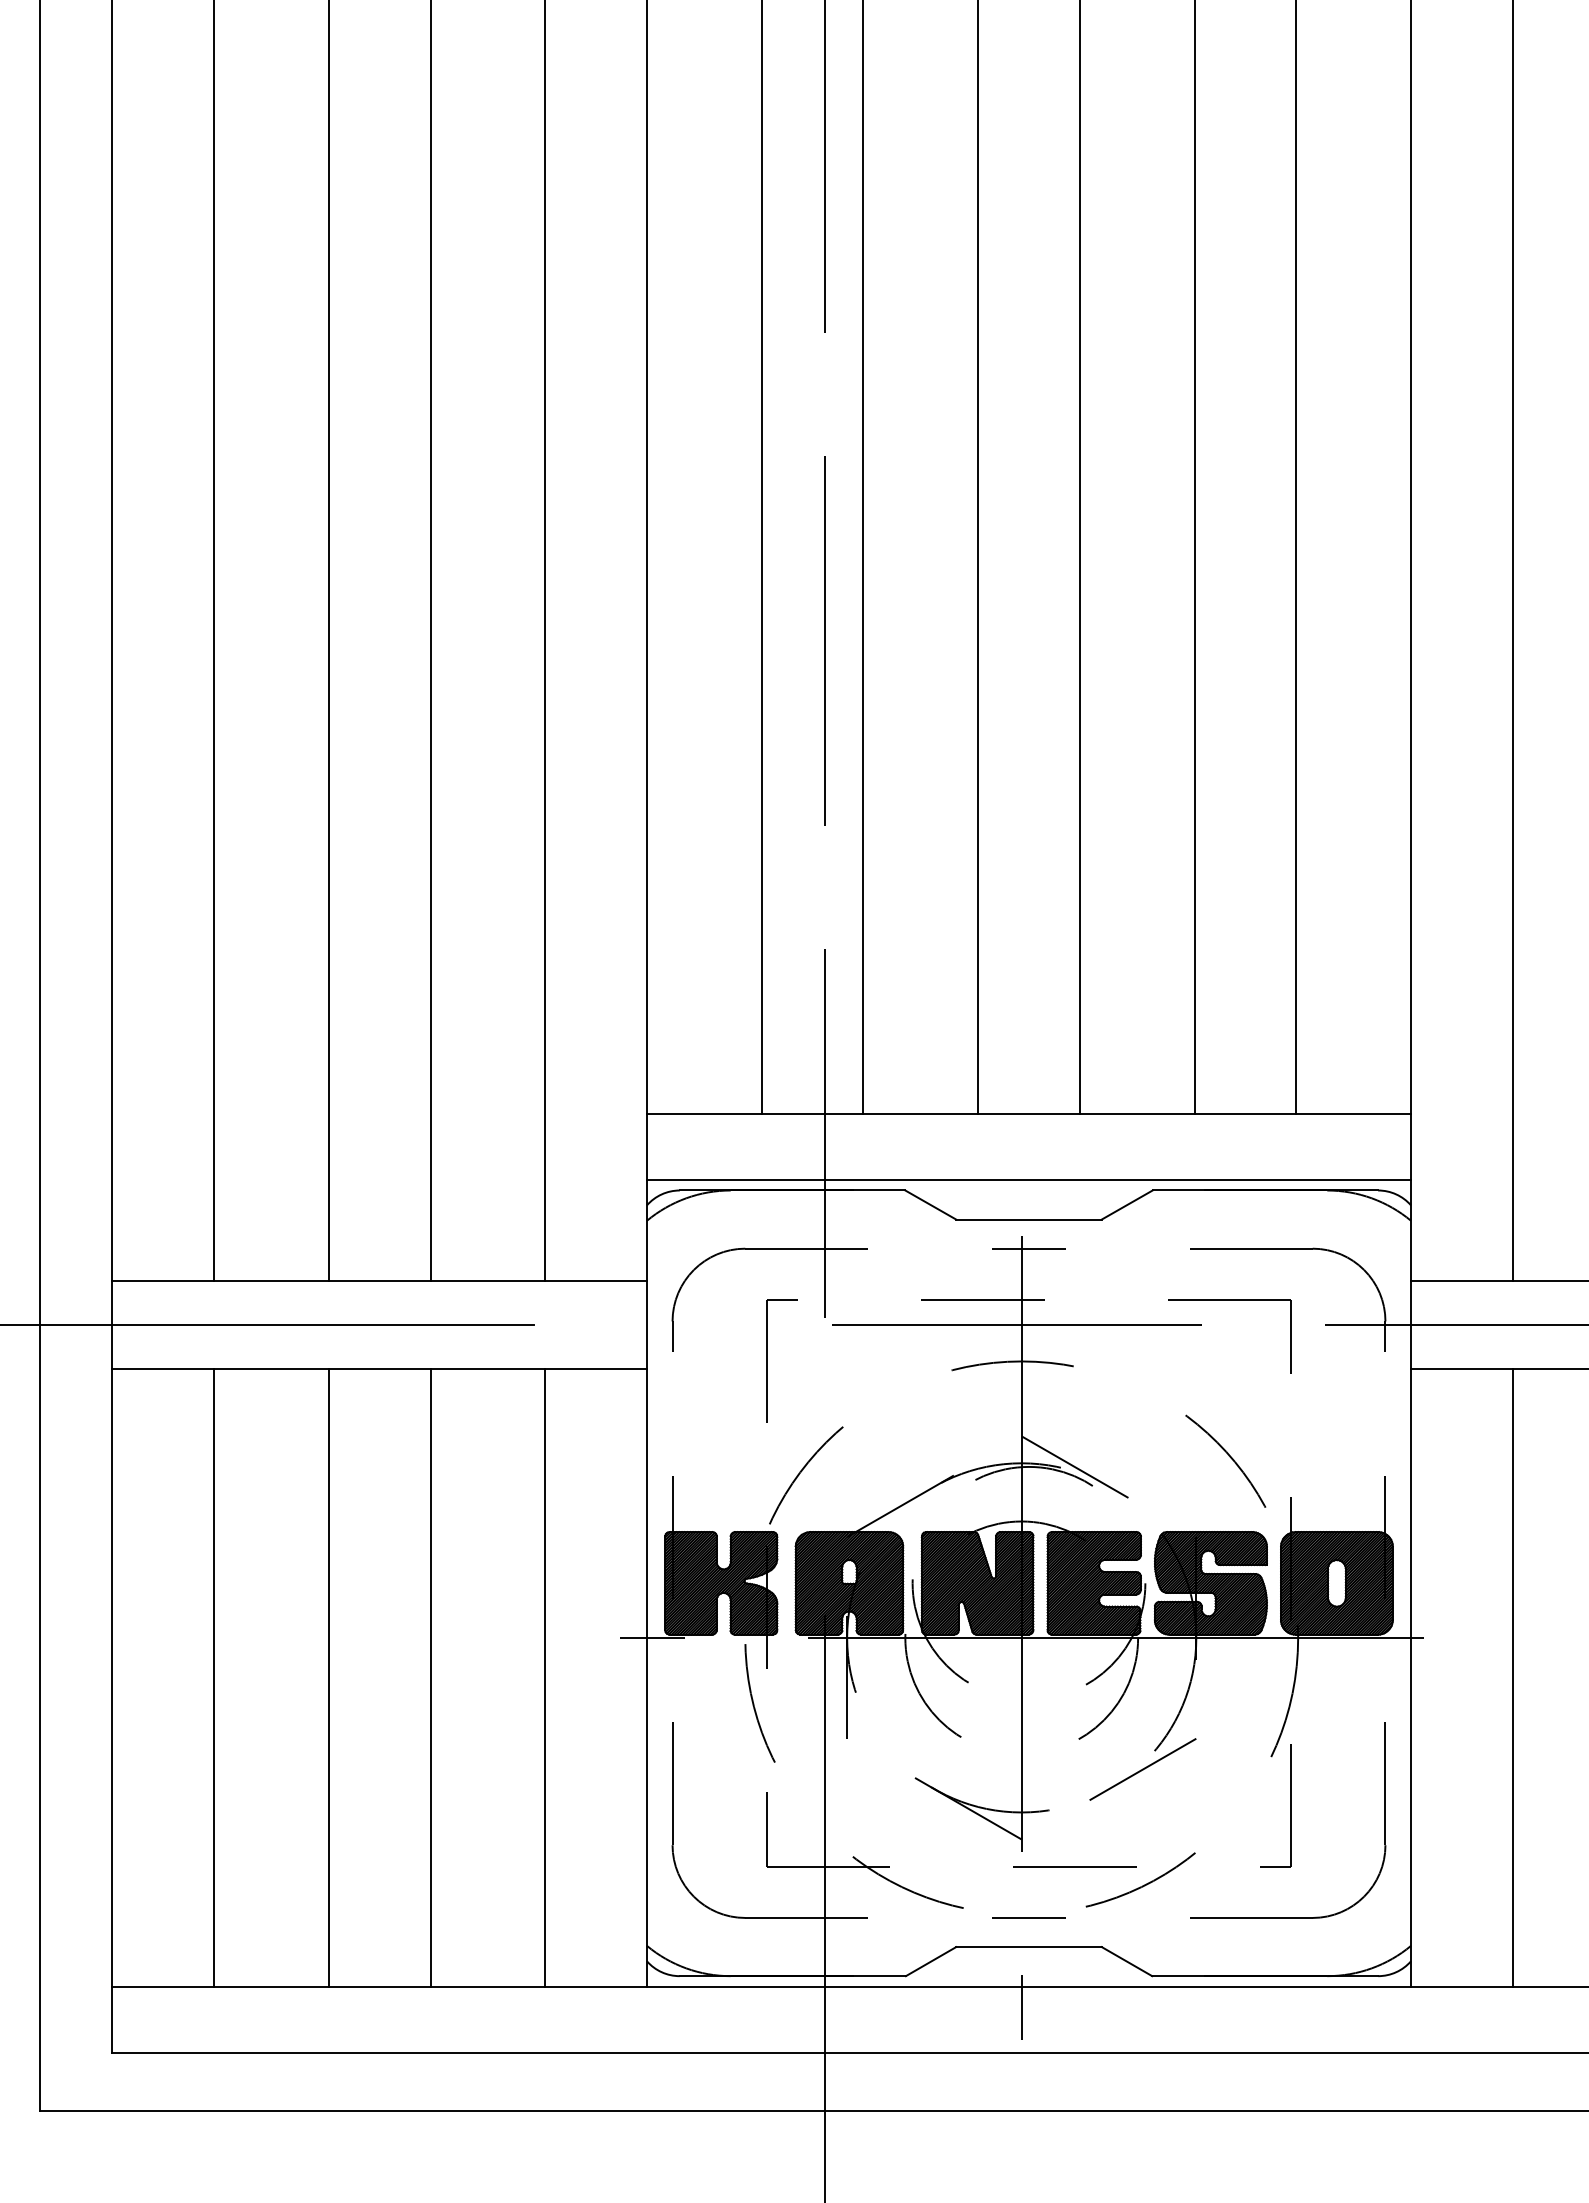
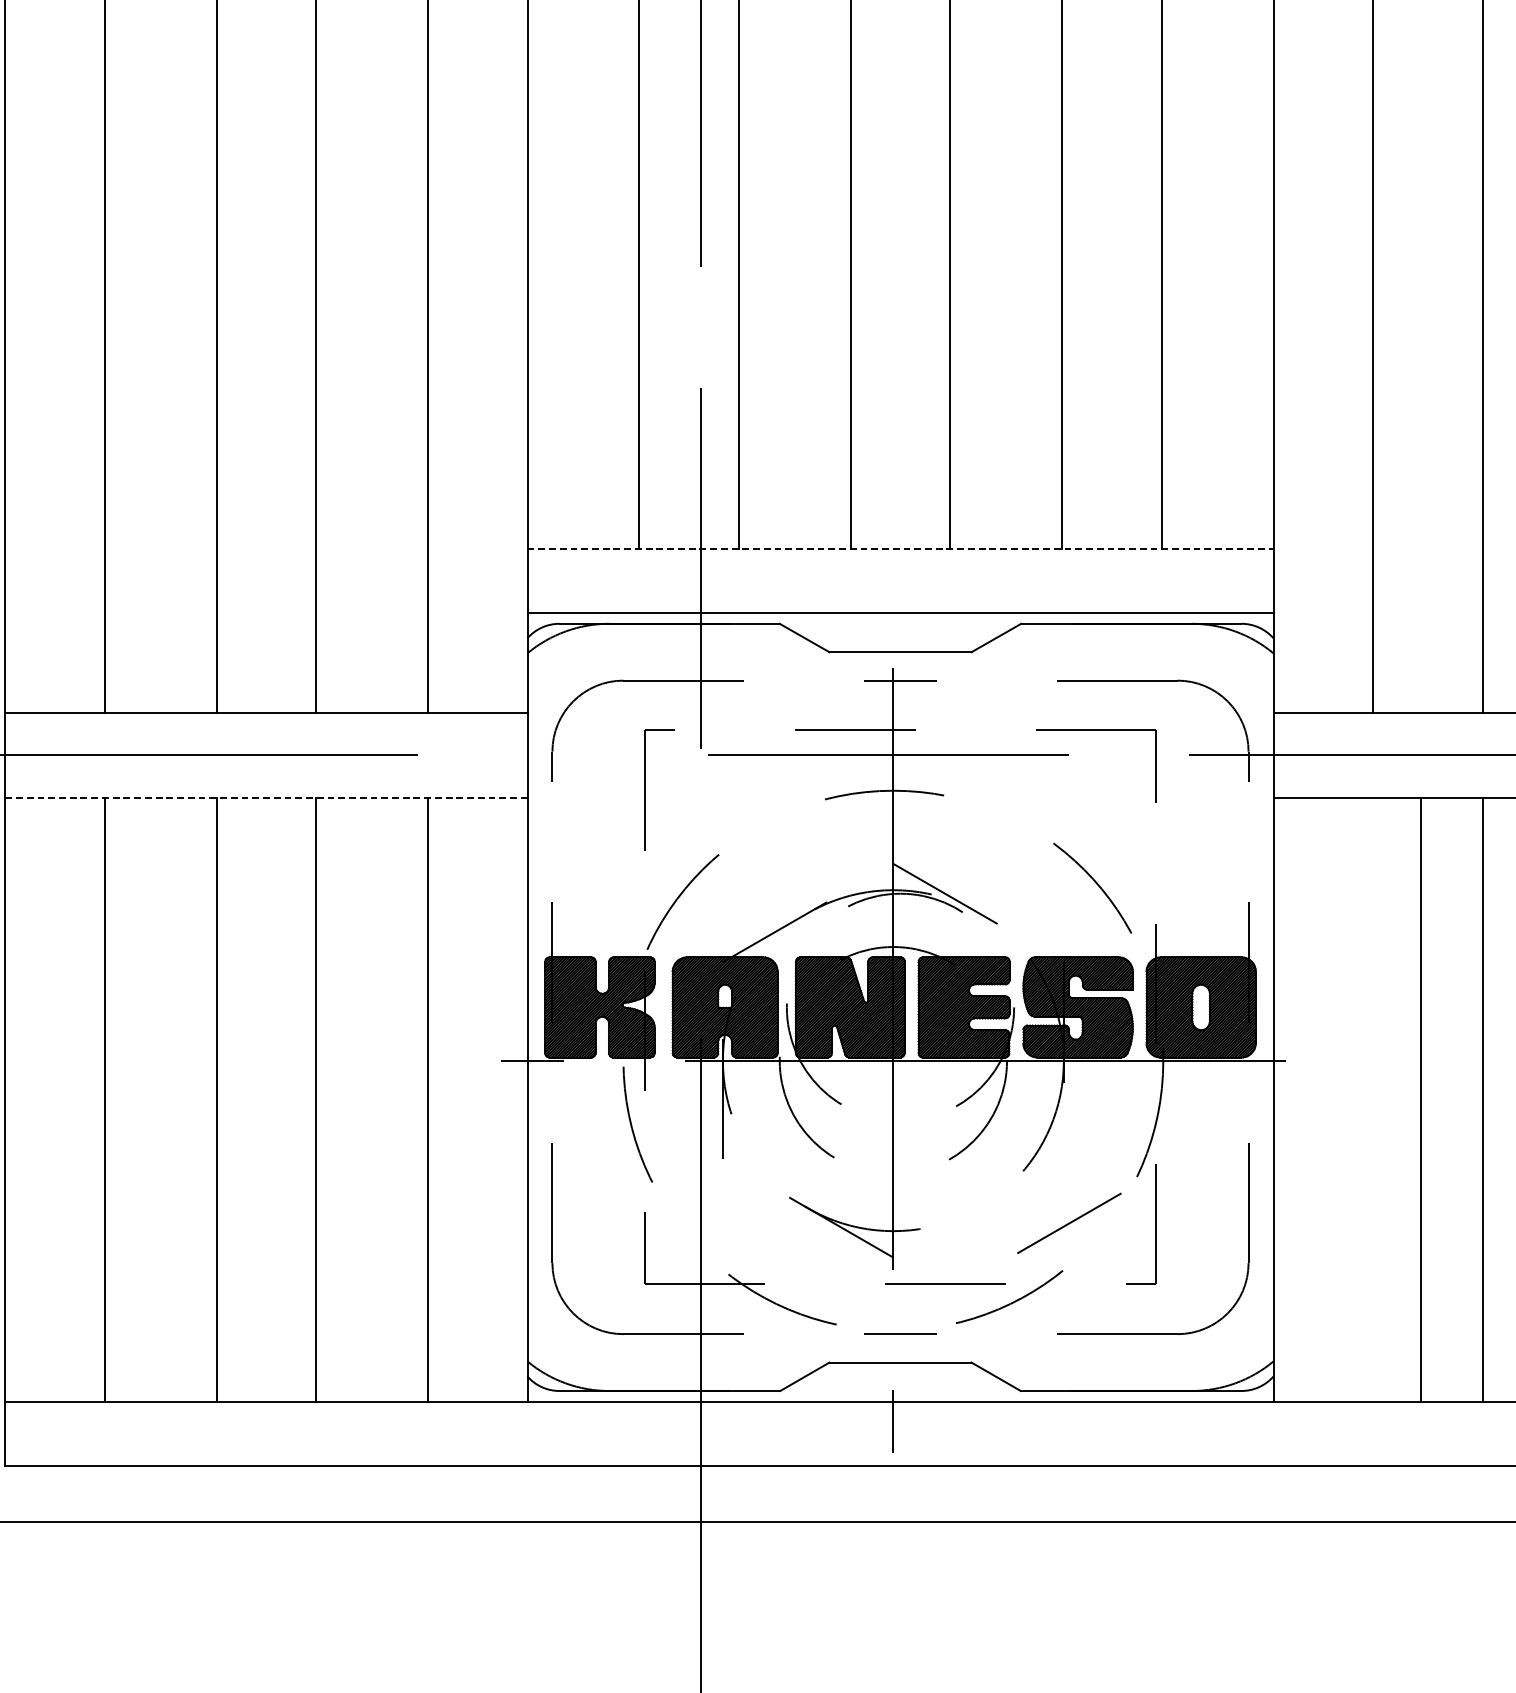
line: (1029, 1114) -> (900, 549), solid -> dashed
line: (380, 1368) -> (267, 797), solid -> dashed
line: (1512, 1677) -> (1420, 1099), moved
line: (1142, 1769) -> (1068, 1223), moved

